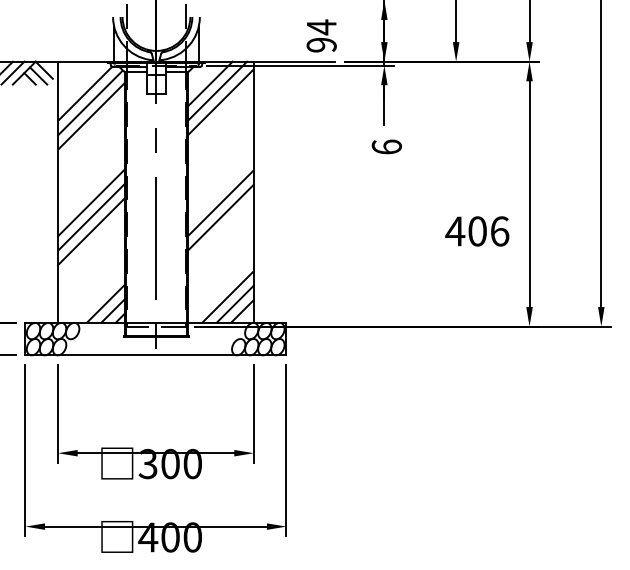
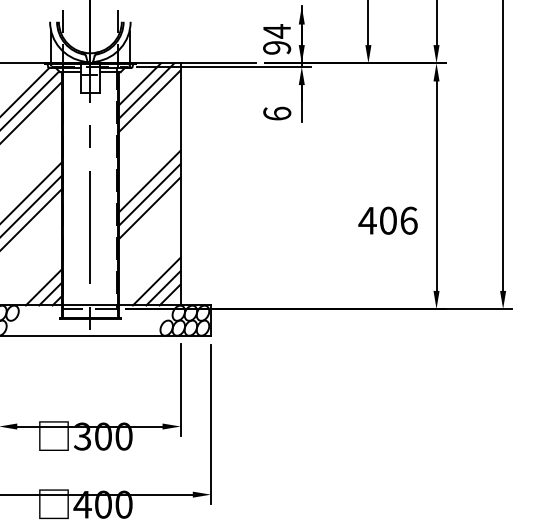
text: (321, 35) -> (276, 38), moved
text: (386, 146) -> (276, 113), moved
line: (220, 188) -> (149, 180), added

